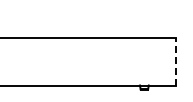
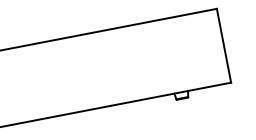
line: (176, 61) -> (224, 45), dashed -> solid

